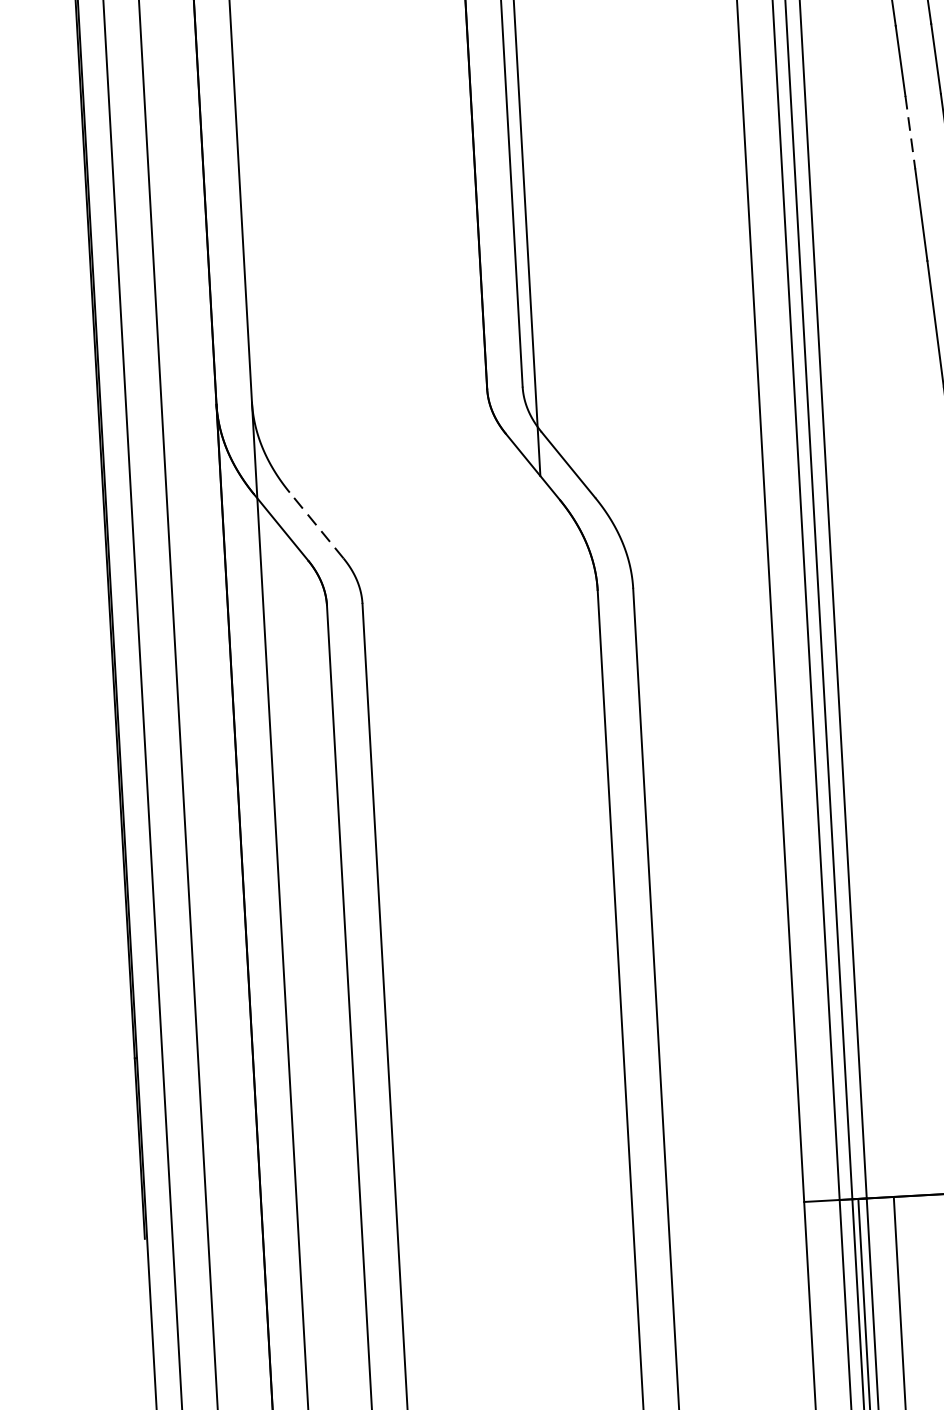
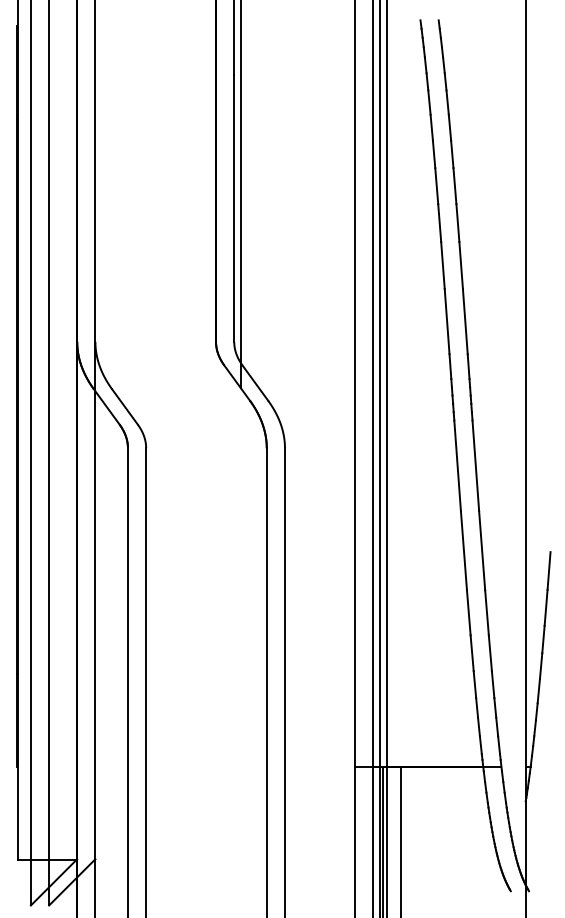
line: (910, 133) -> (439, 223), dashed -> solid
line: (315, 524) -> (124, 406), dashed -> solid

